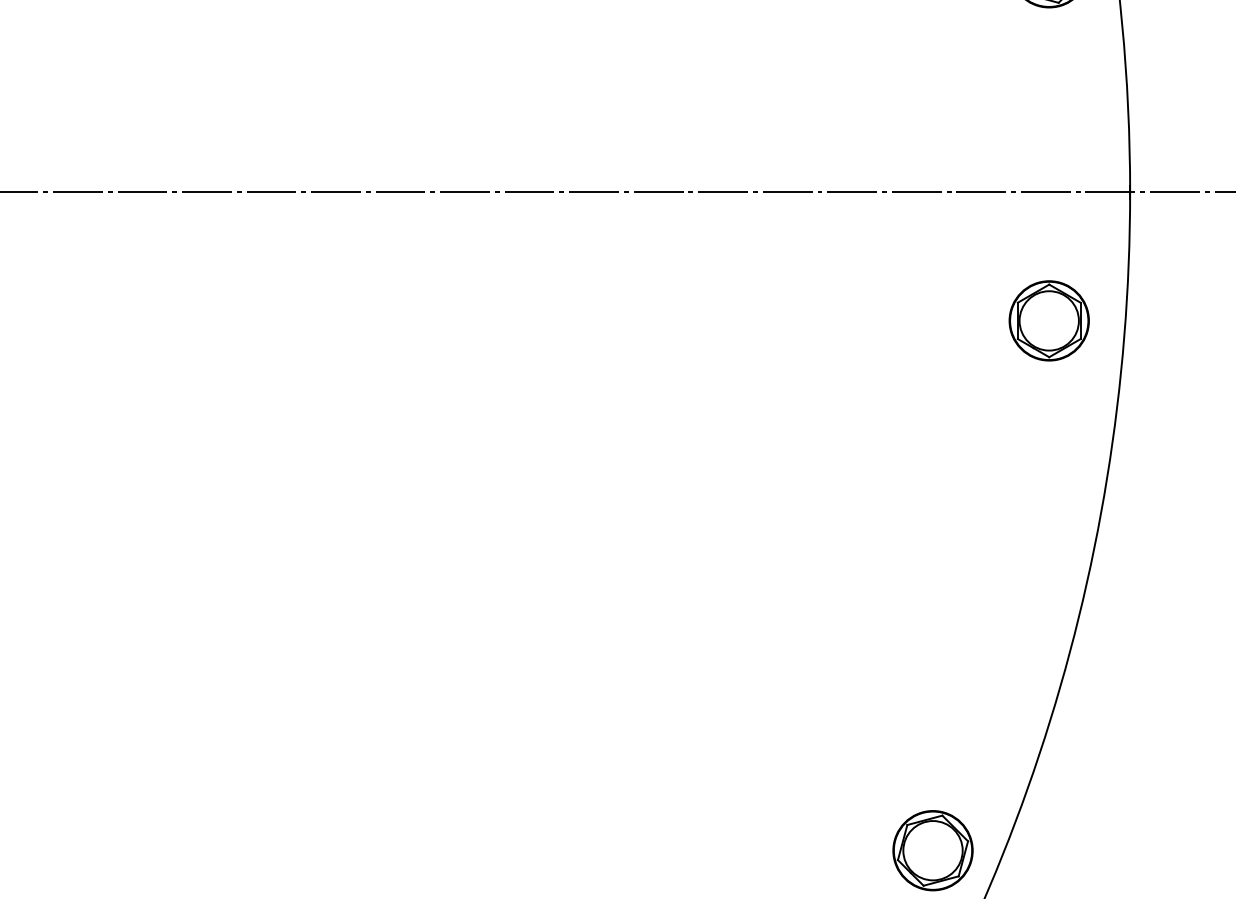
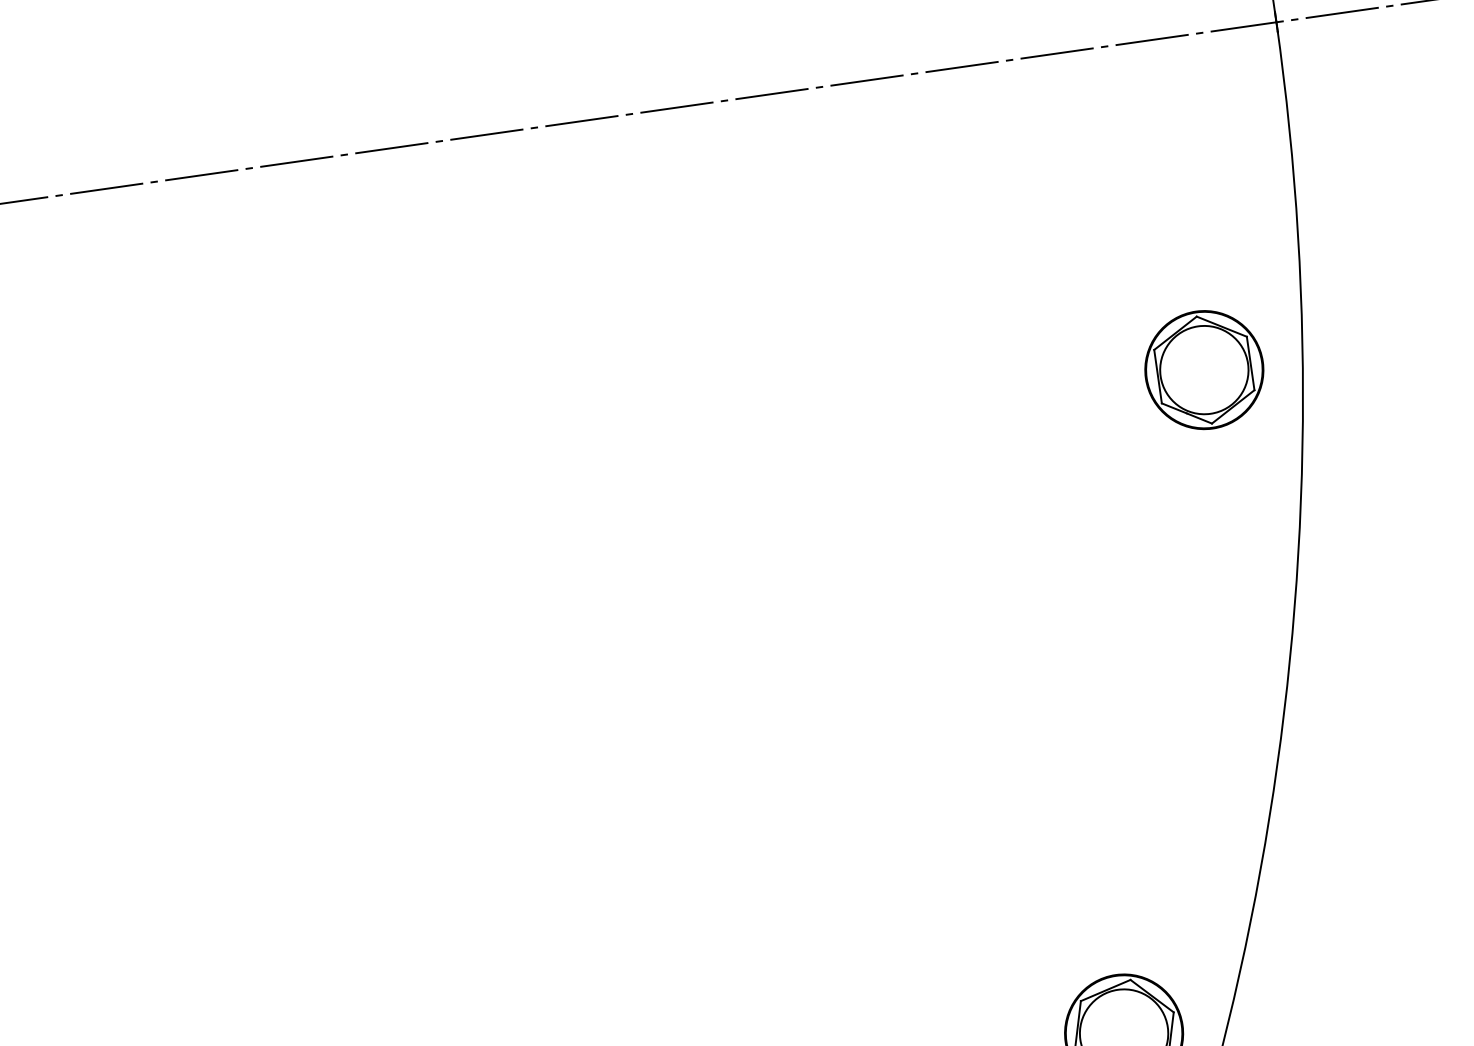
part: (1048, 320) -> (1203, 369), moved

